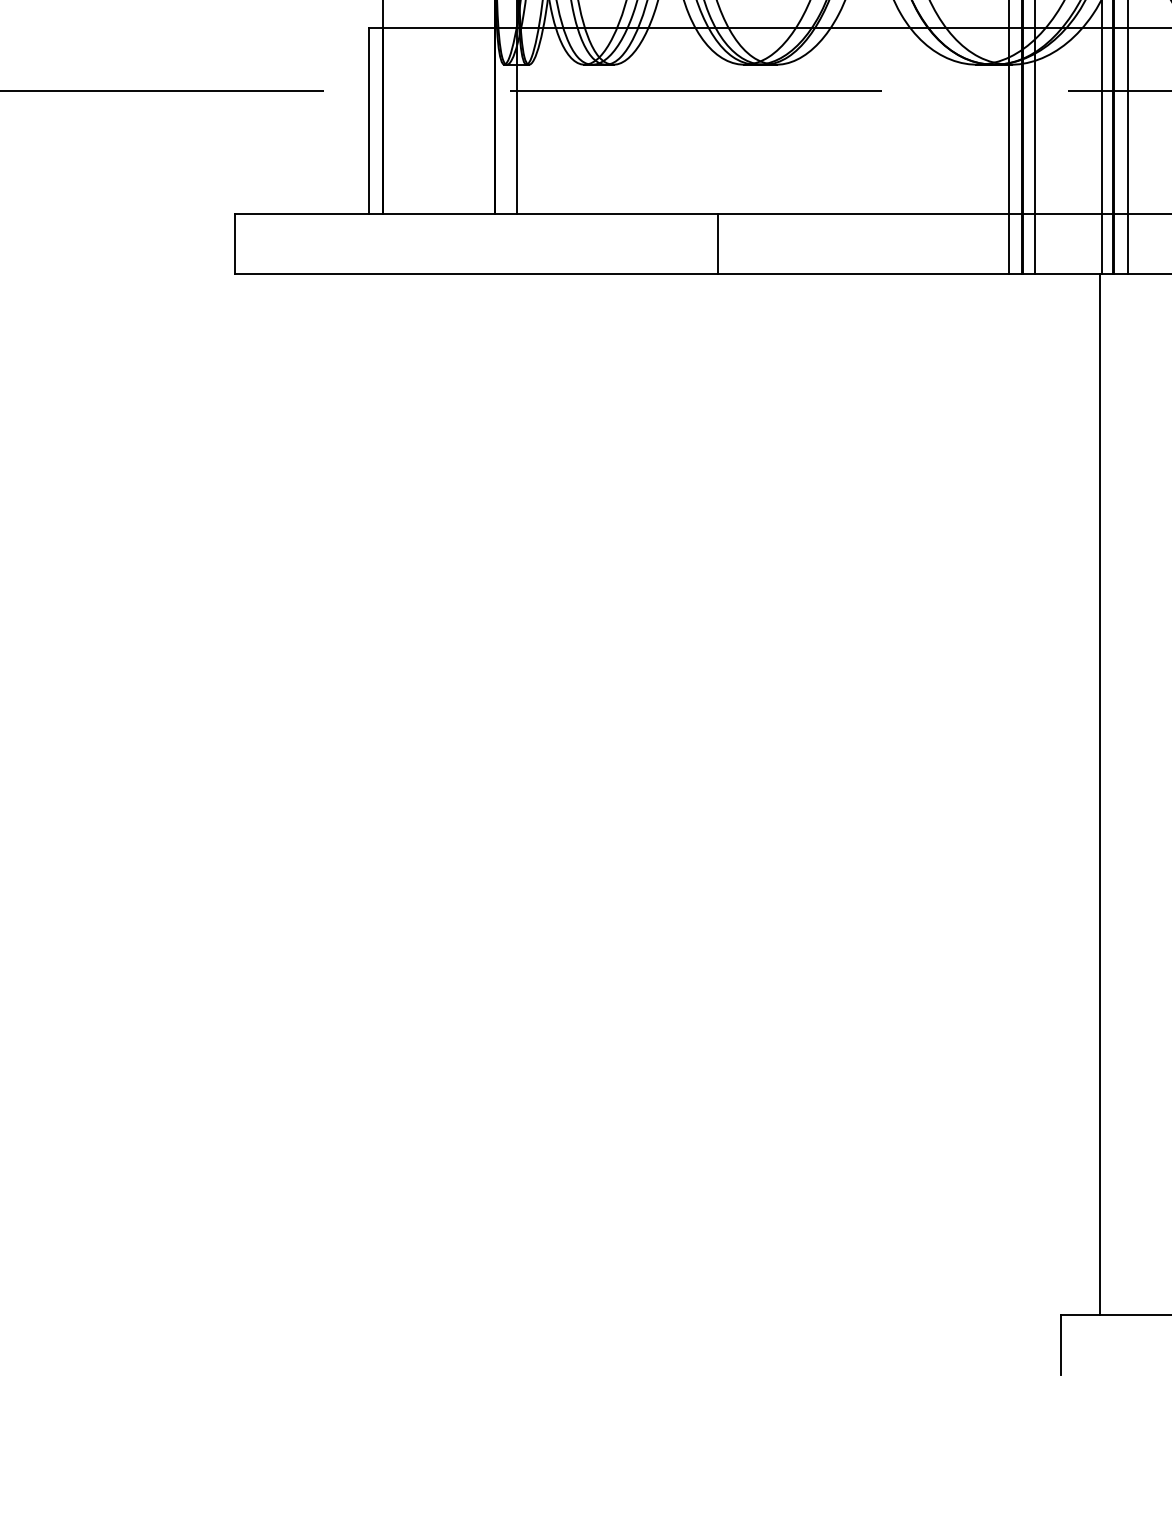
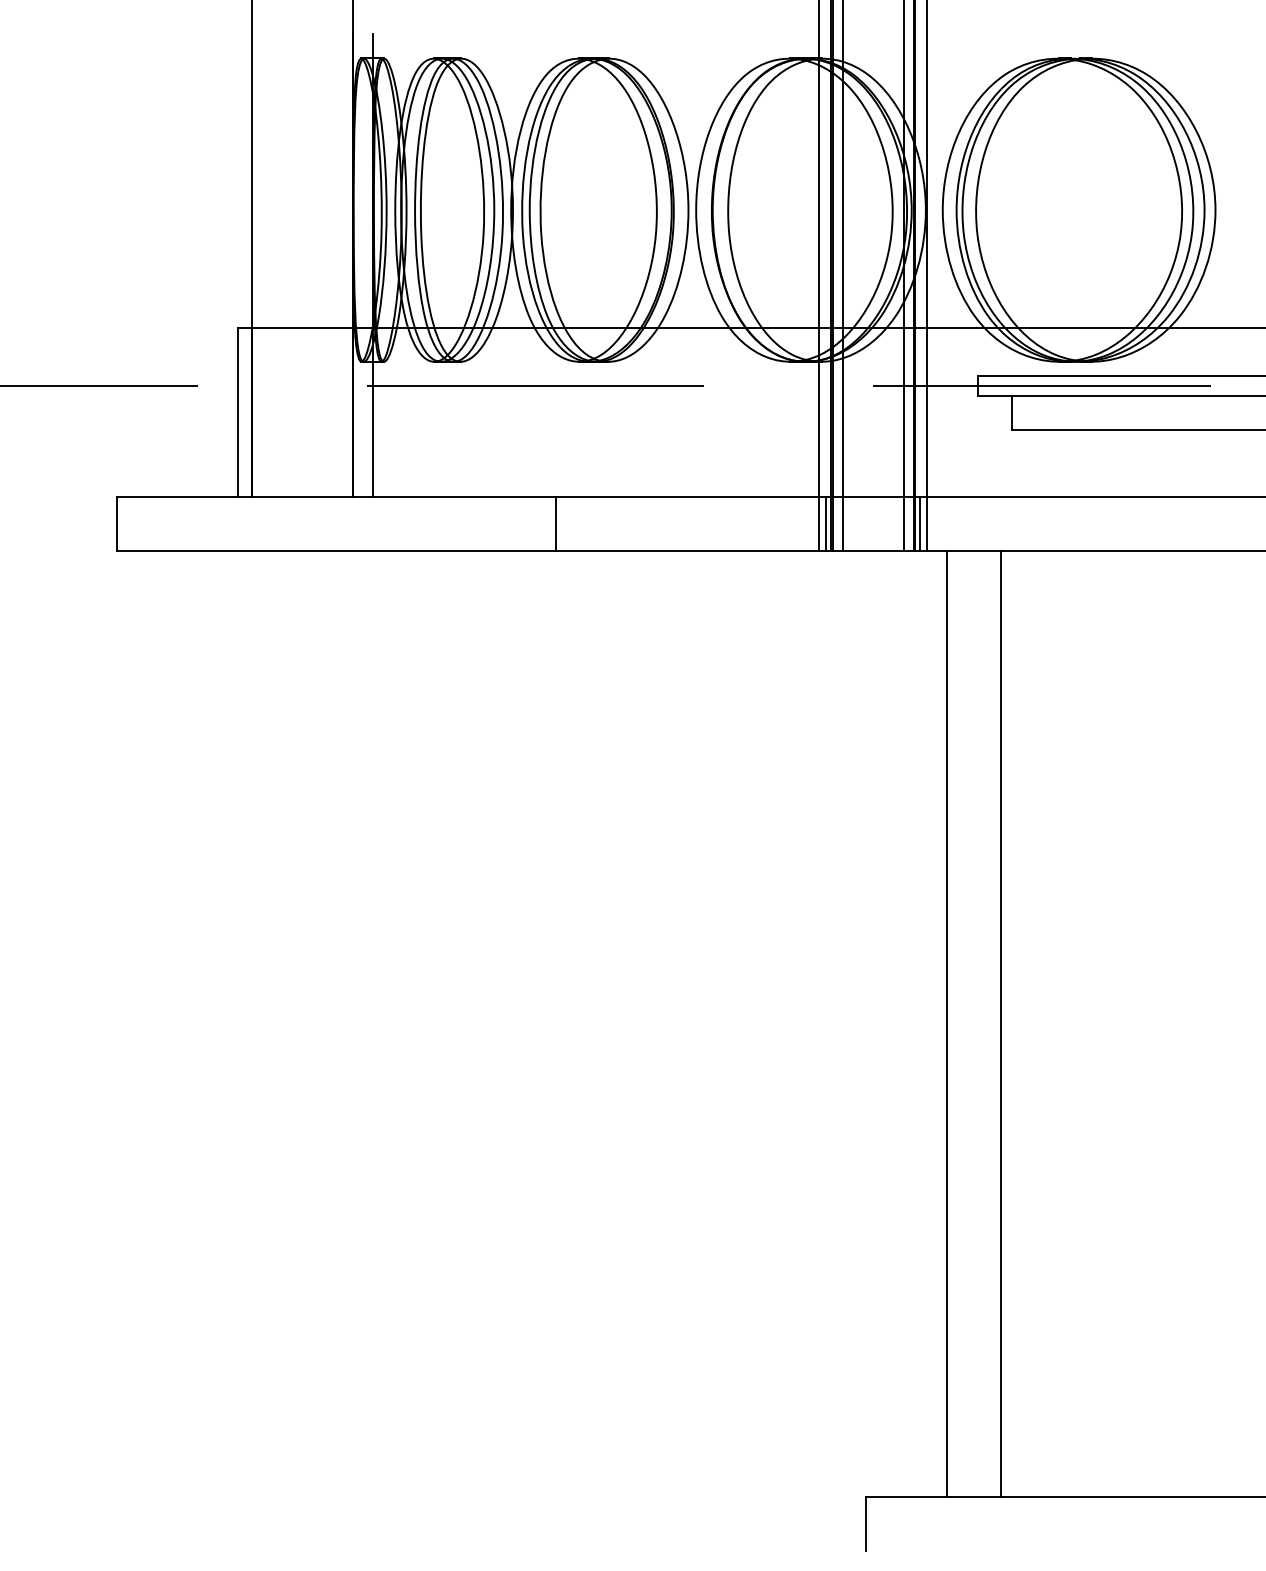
line: (1015, 244) -> (825, 524), added
line: (1120, 244) -> (920, 524), added
line: (1100, 793) -> (947, 1023), moved

